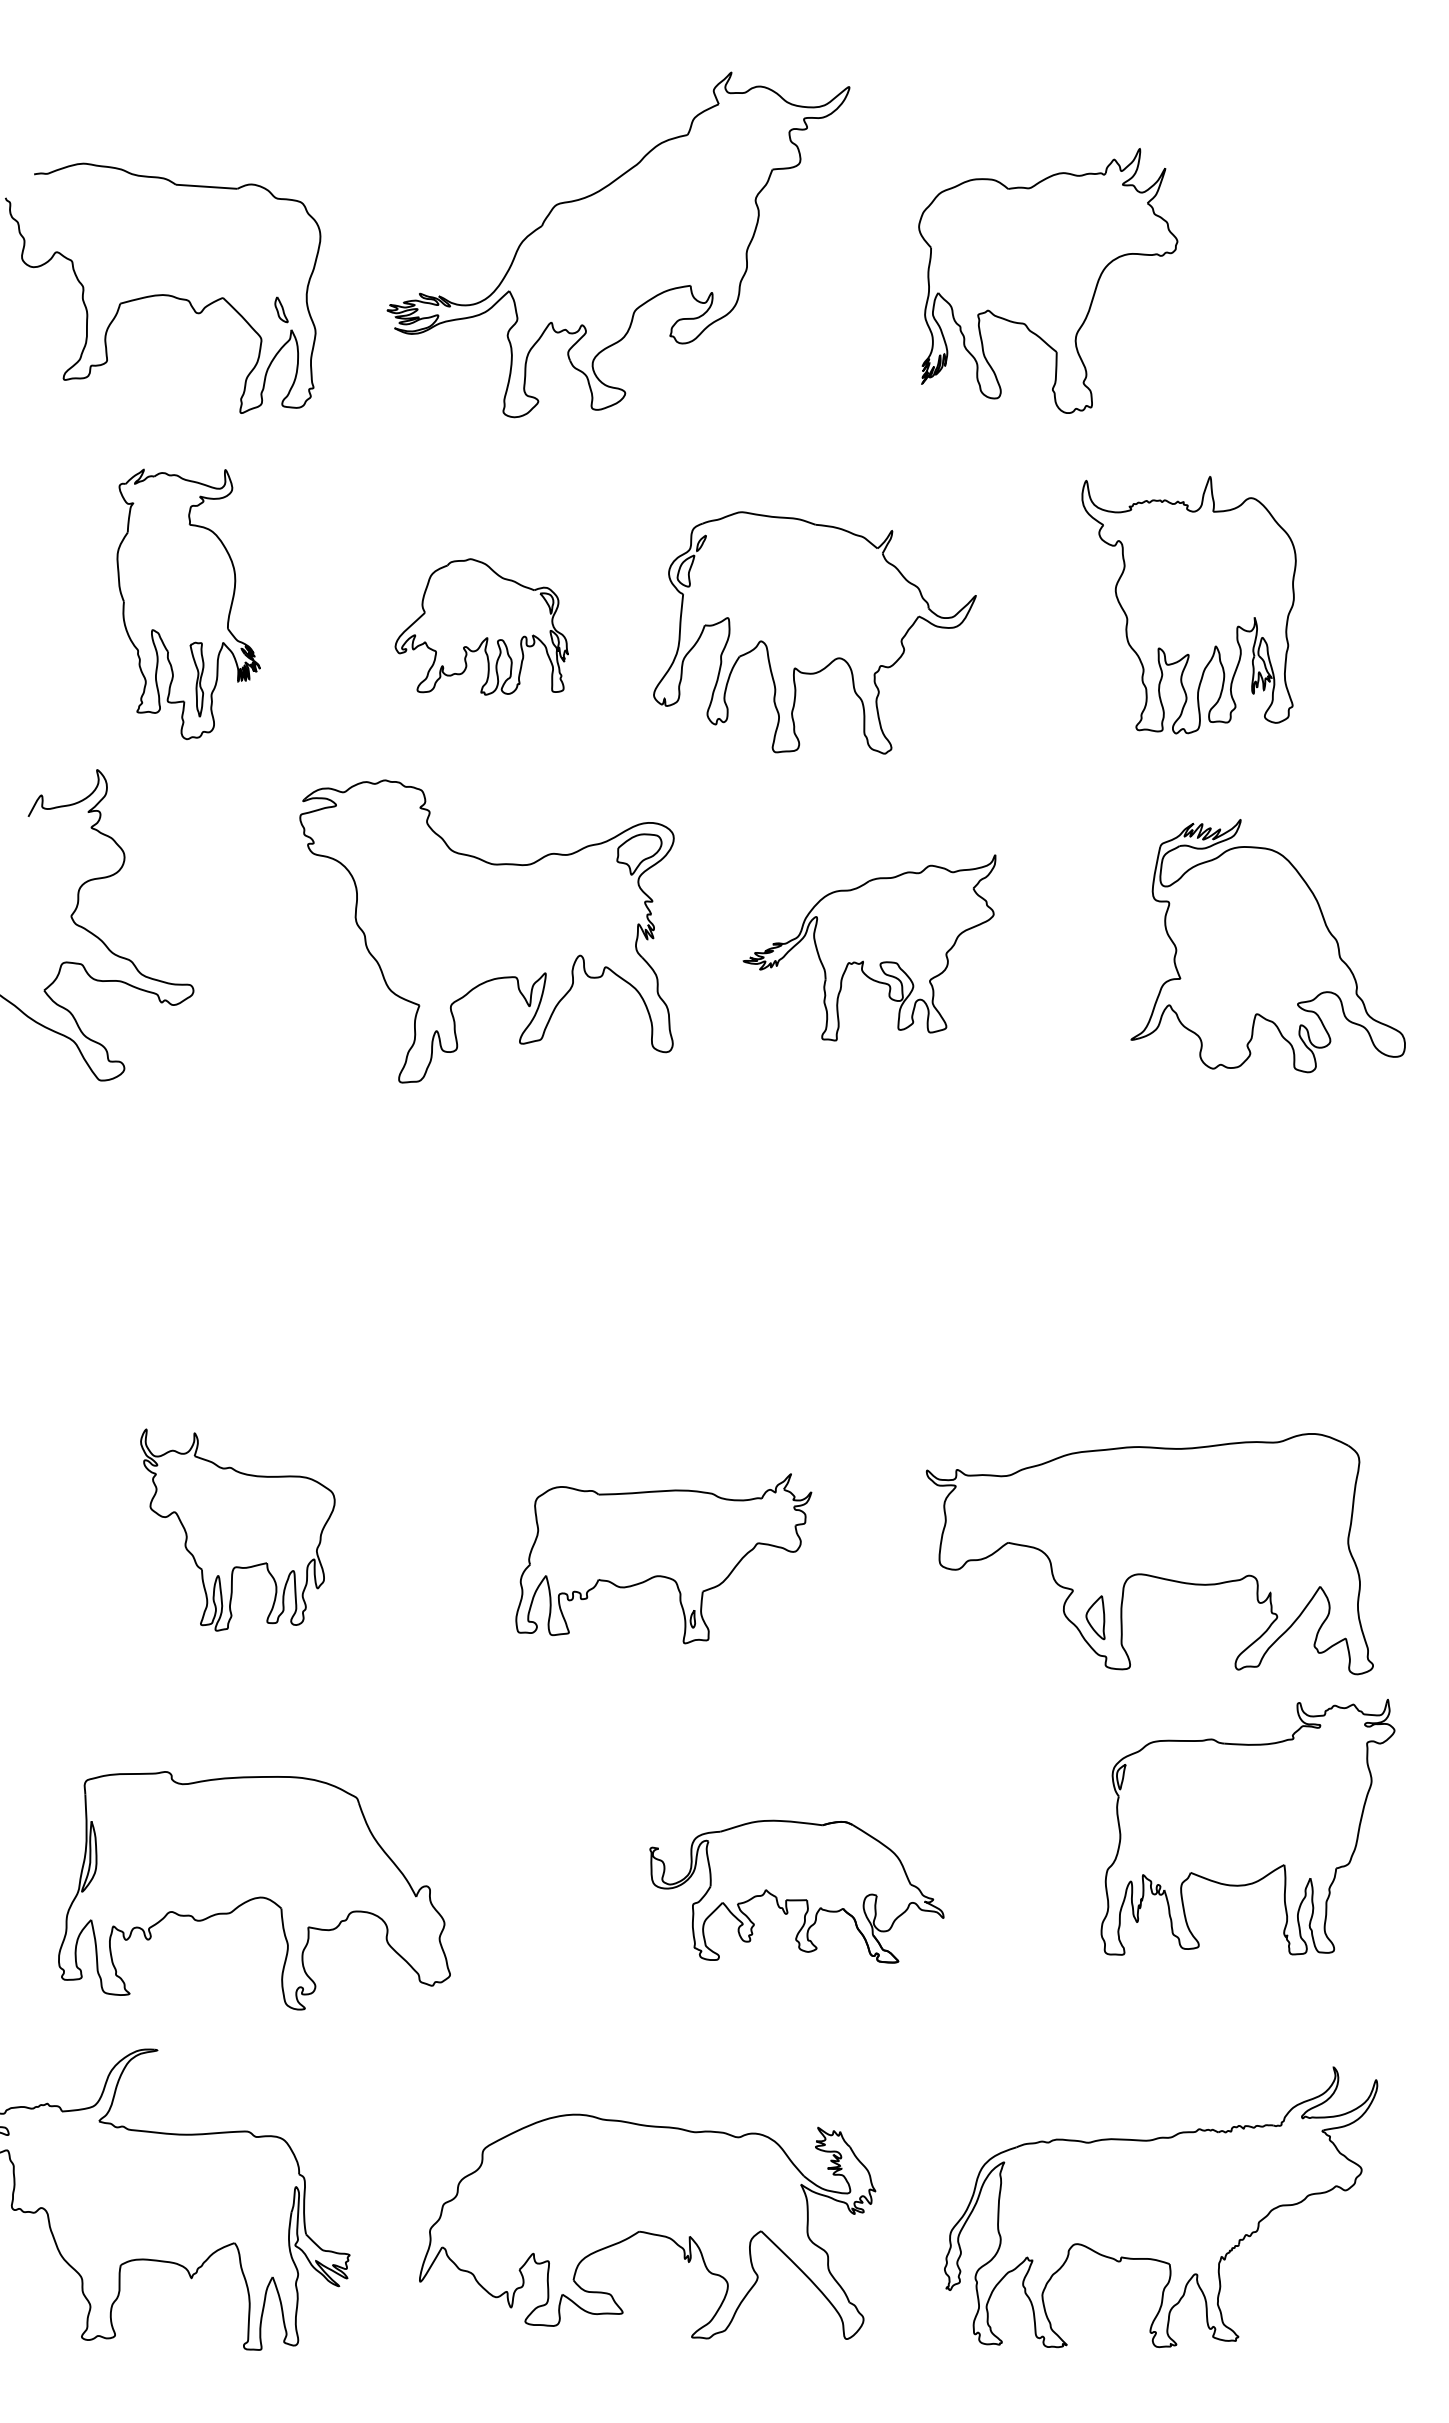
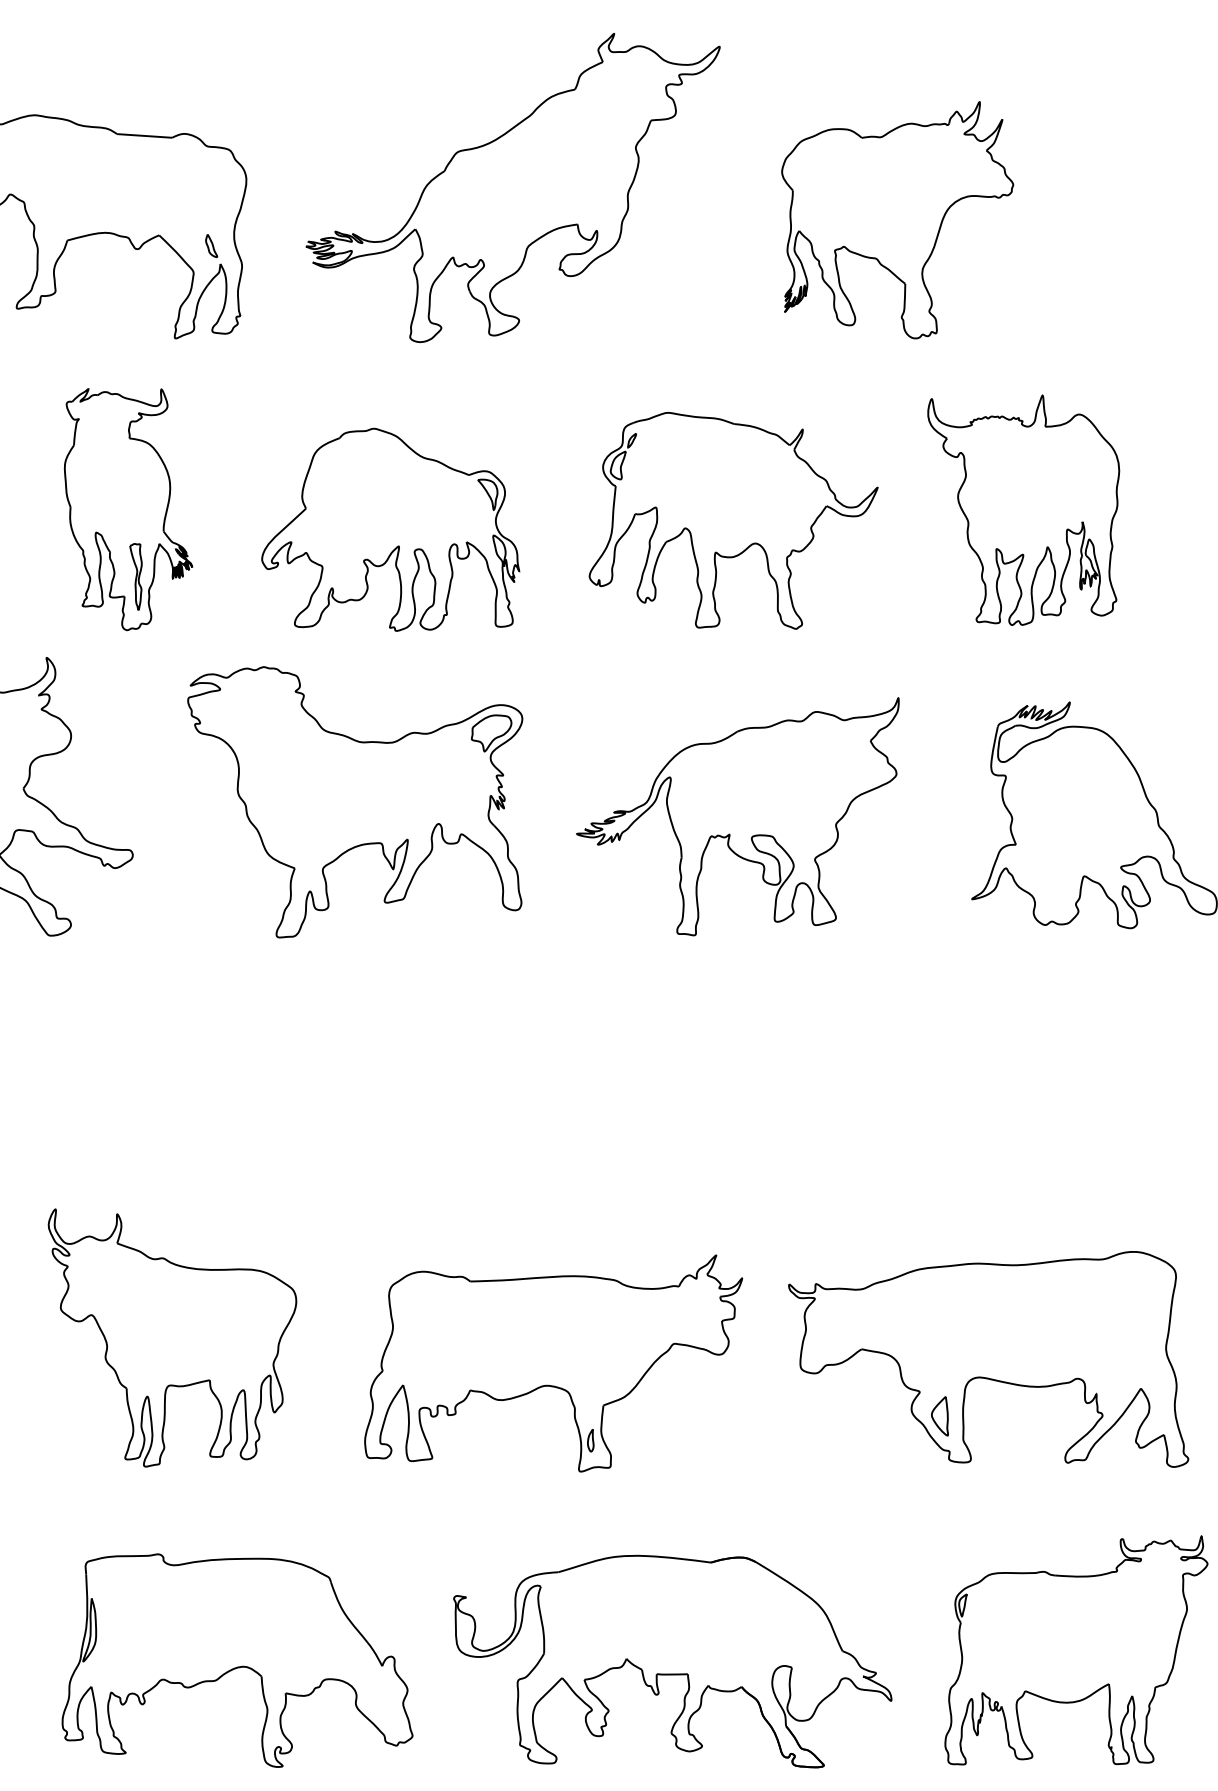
part: (481, 626) -> (390, 529), size x1.67
part: (814, 632) -> (733, 520), moved
part: (486, 931) -> (354, 802), moved
part: (869, 947) -> (737, 816), size x1.43
part: (237, 1529) -> (172, 1337), size x1.43
part: (663, 1558) -> (553, 1363), size x1.43
part: (1247, 1827) -> (1075, 1650), moved
part: (254, 1890) -> (237, 1660), moved
part: (796, 1891) -> (672, 1661), size x1.67

